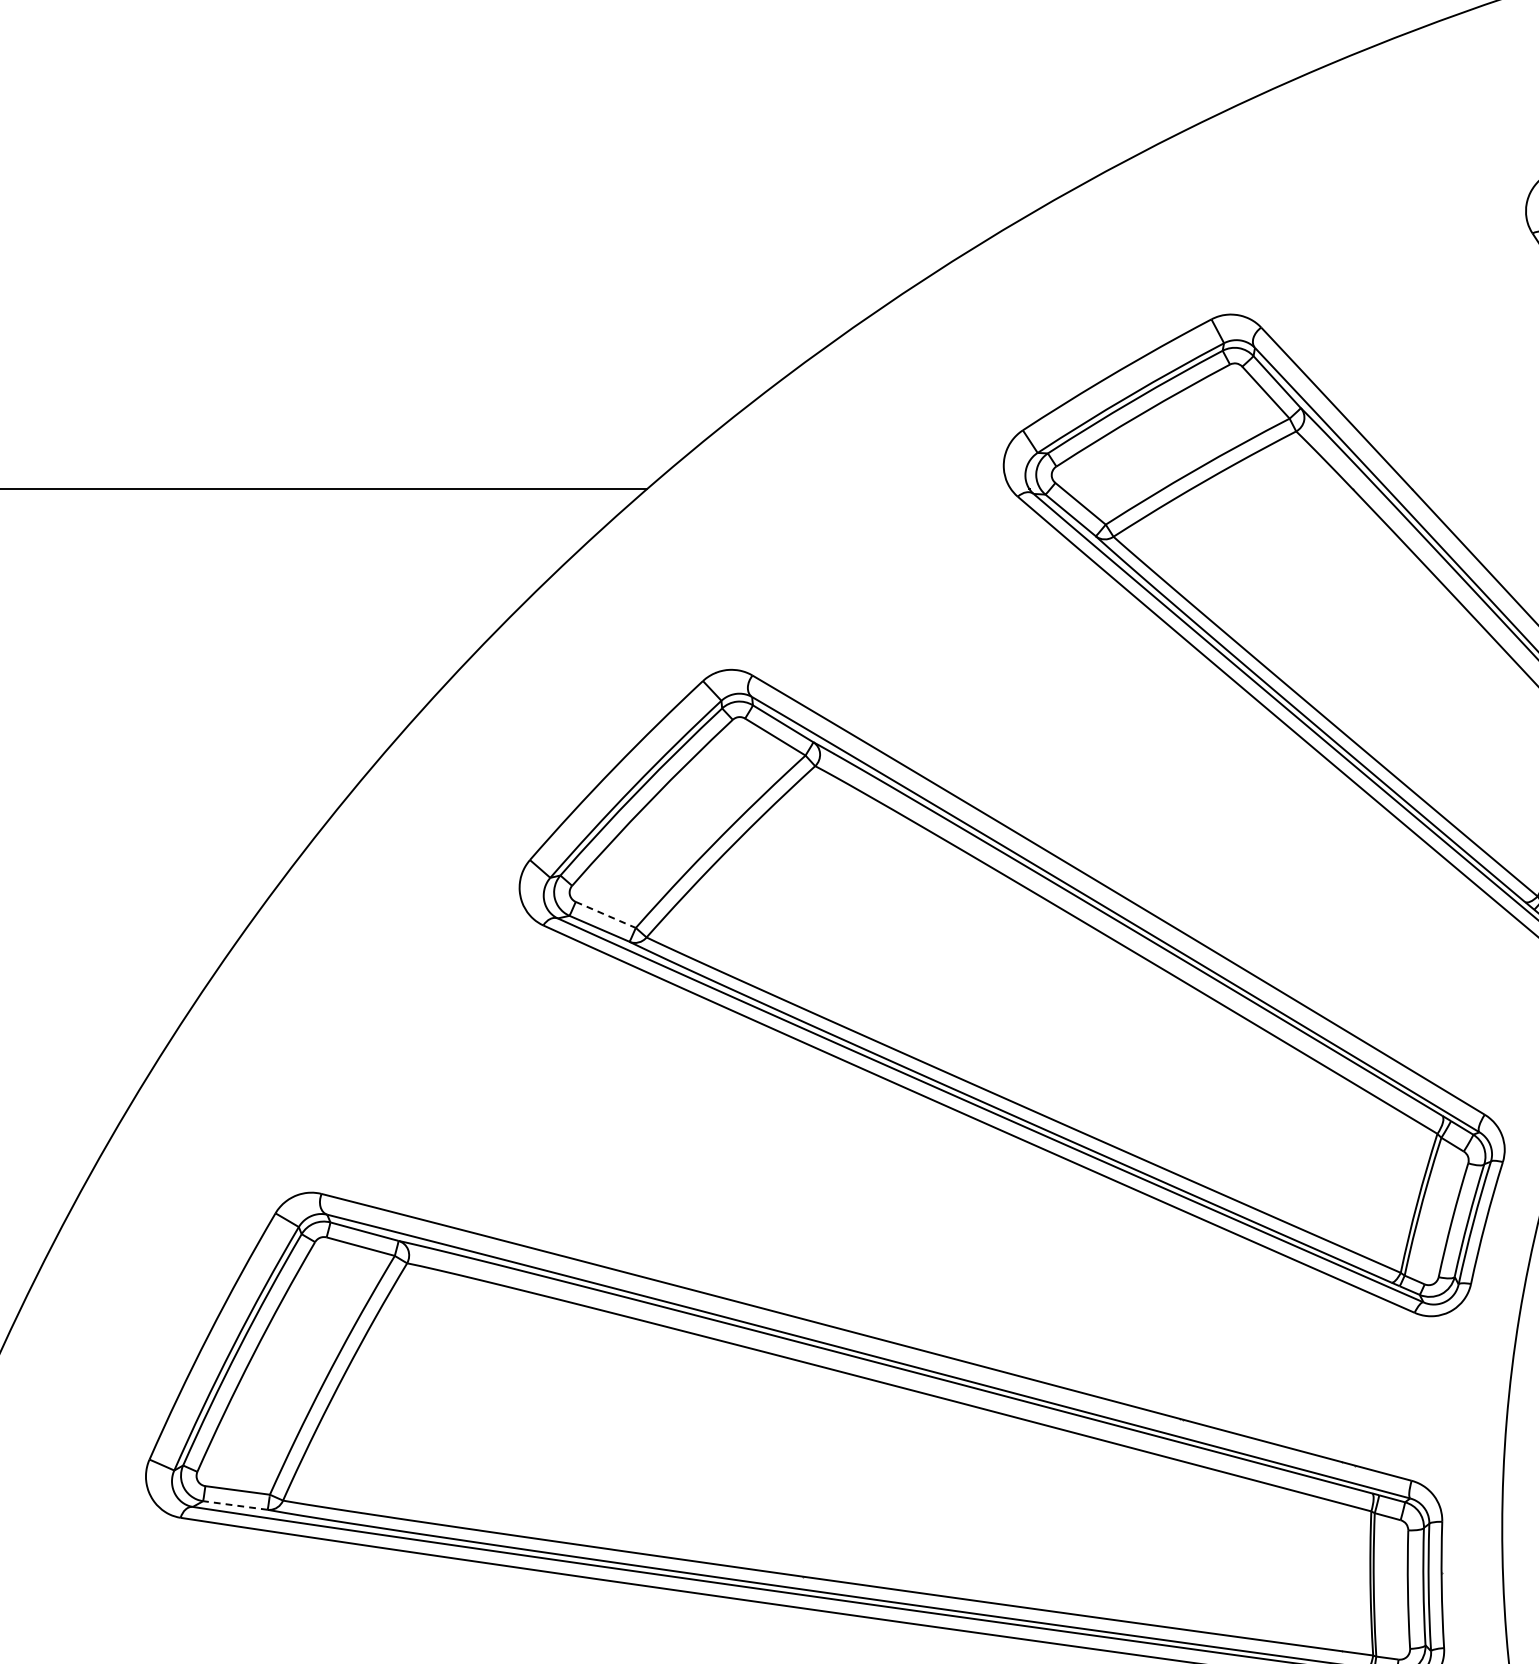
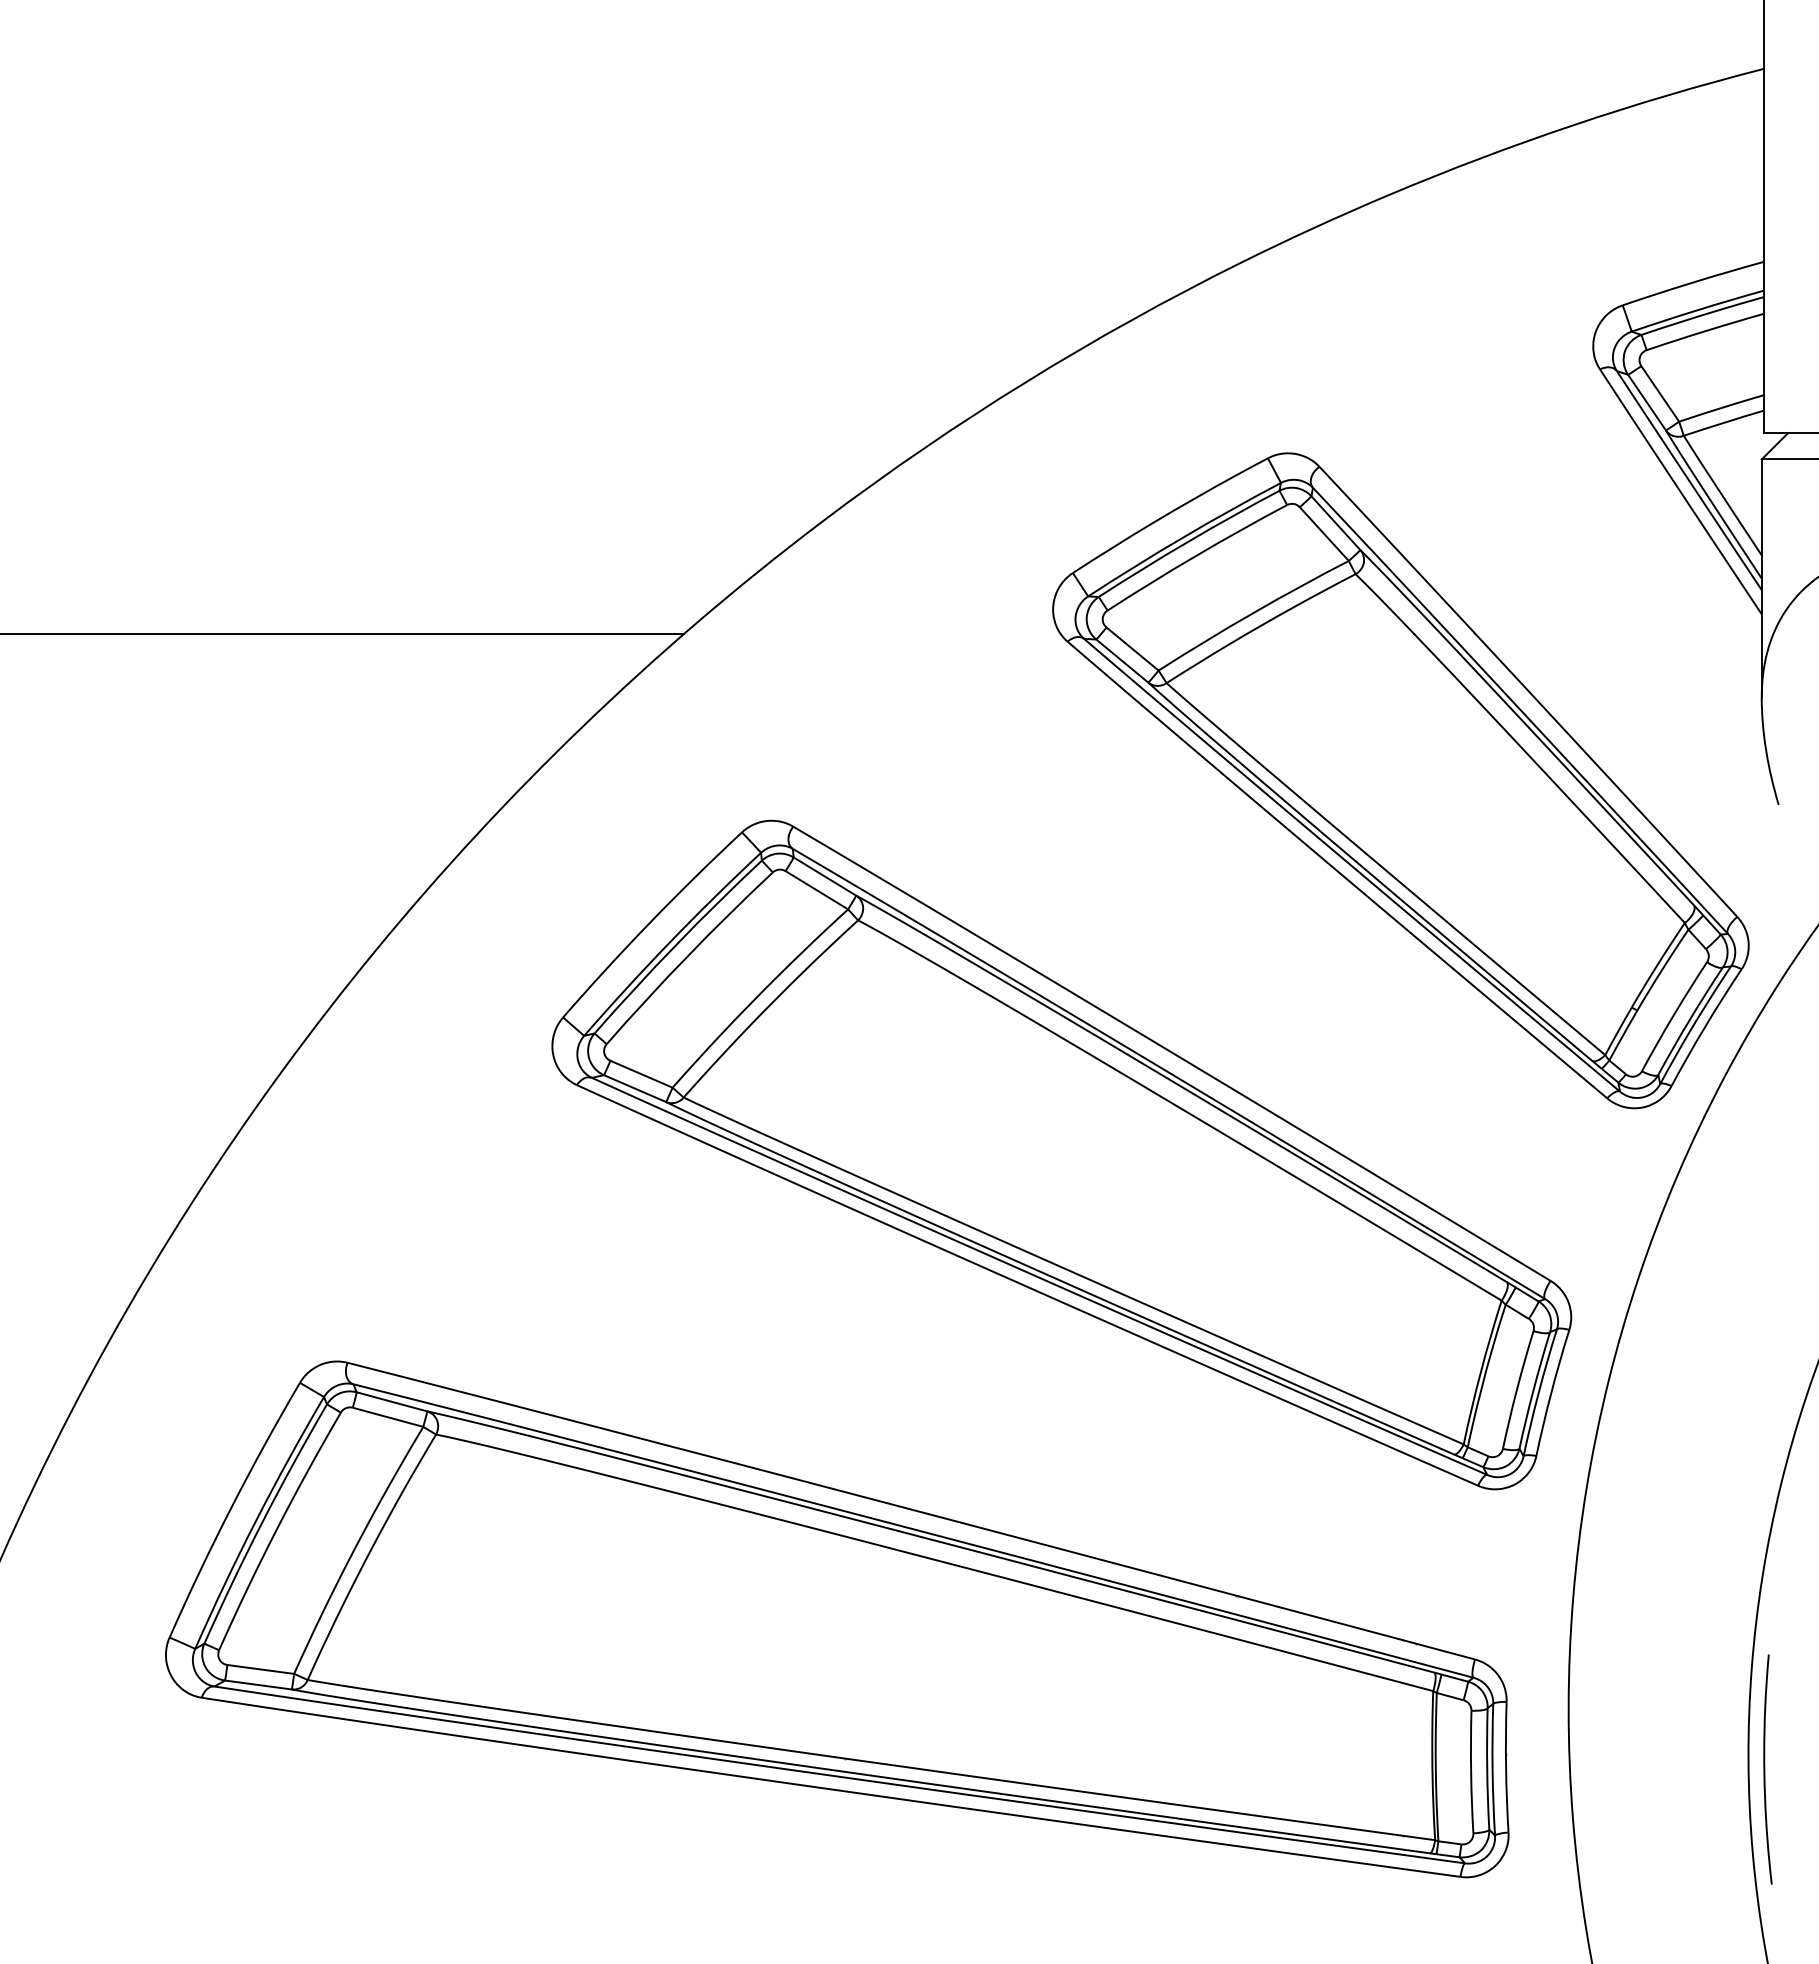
line: (605, 915) -> (641, 1074), dashed -> solid
line: (235, 1505) -> (258, 1685), dashed -> solid

